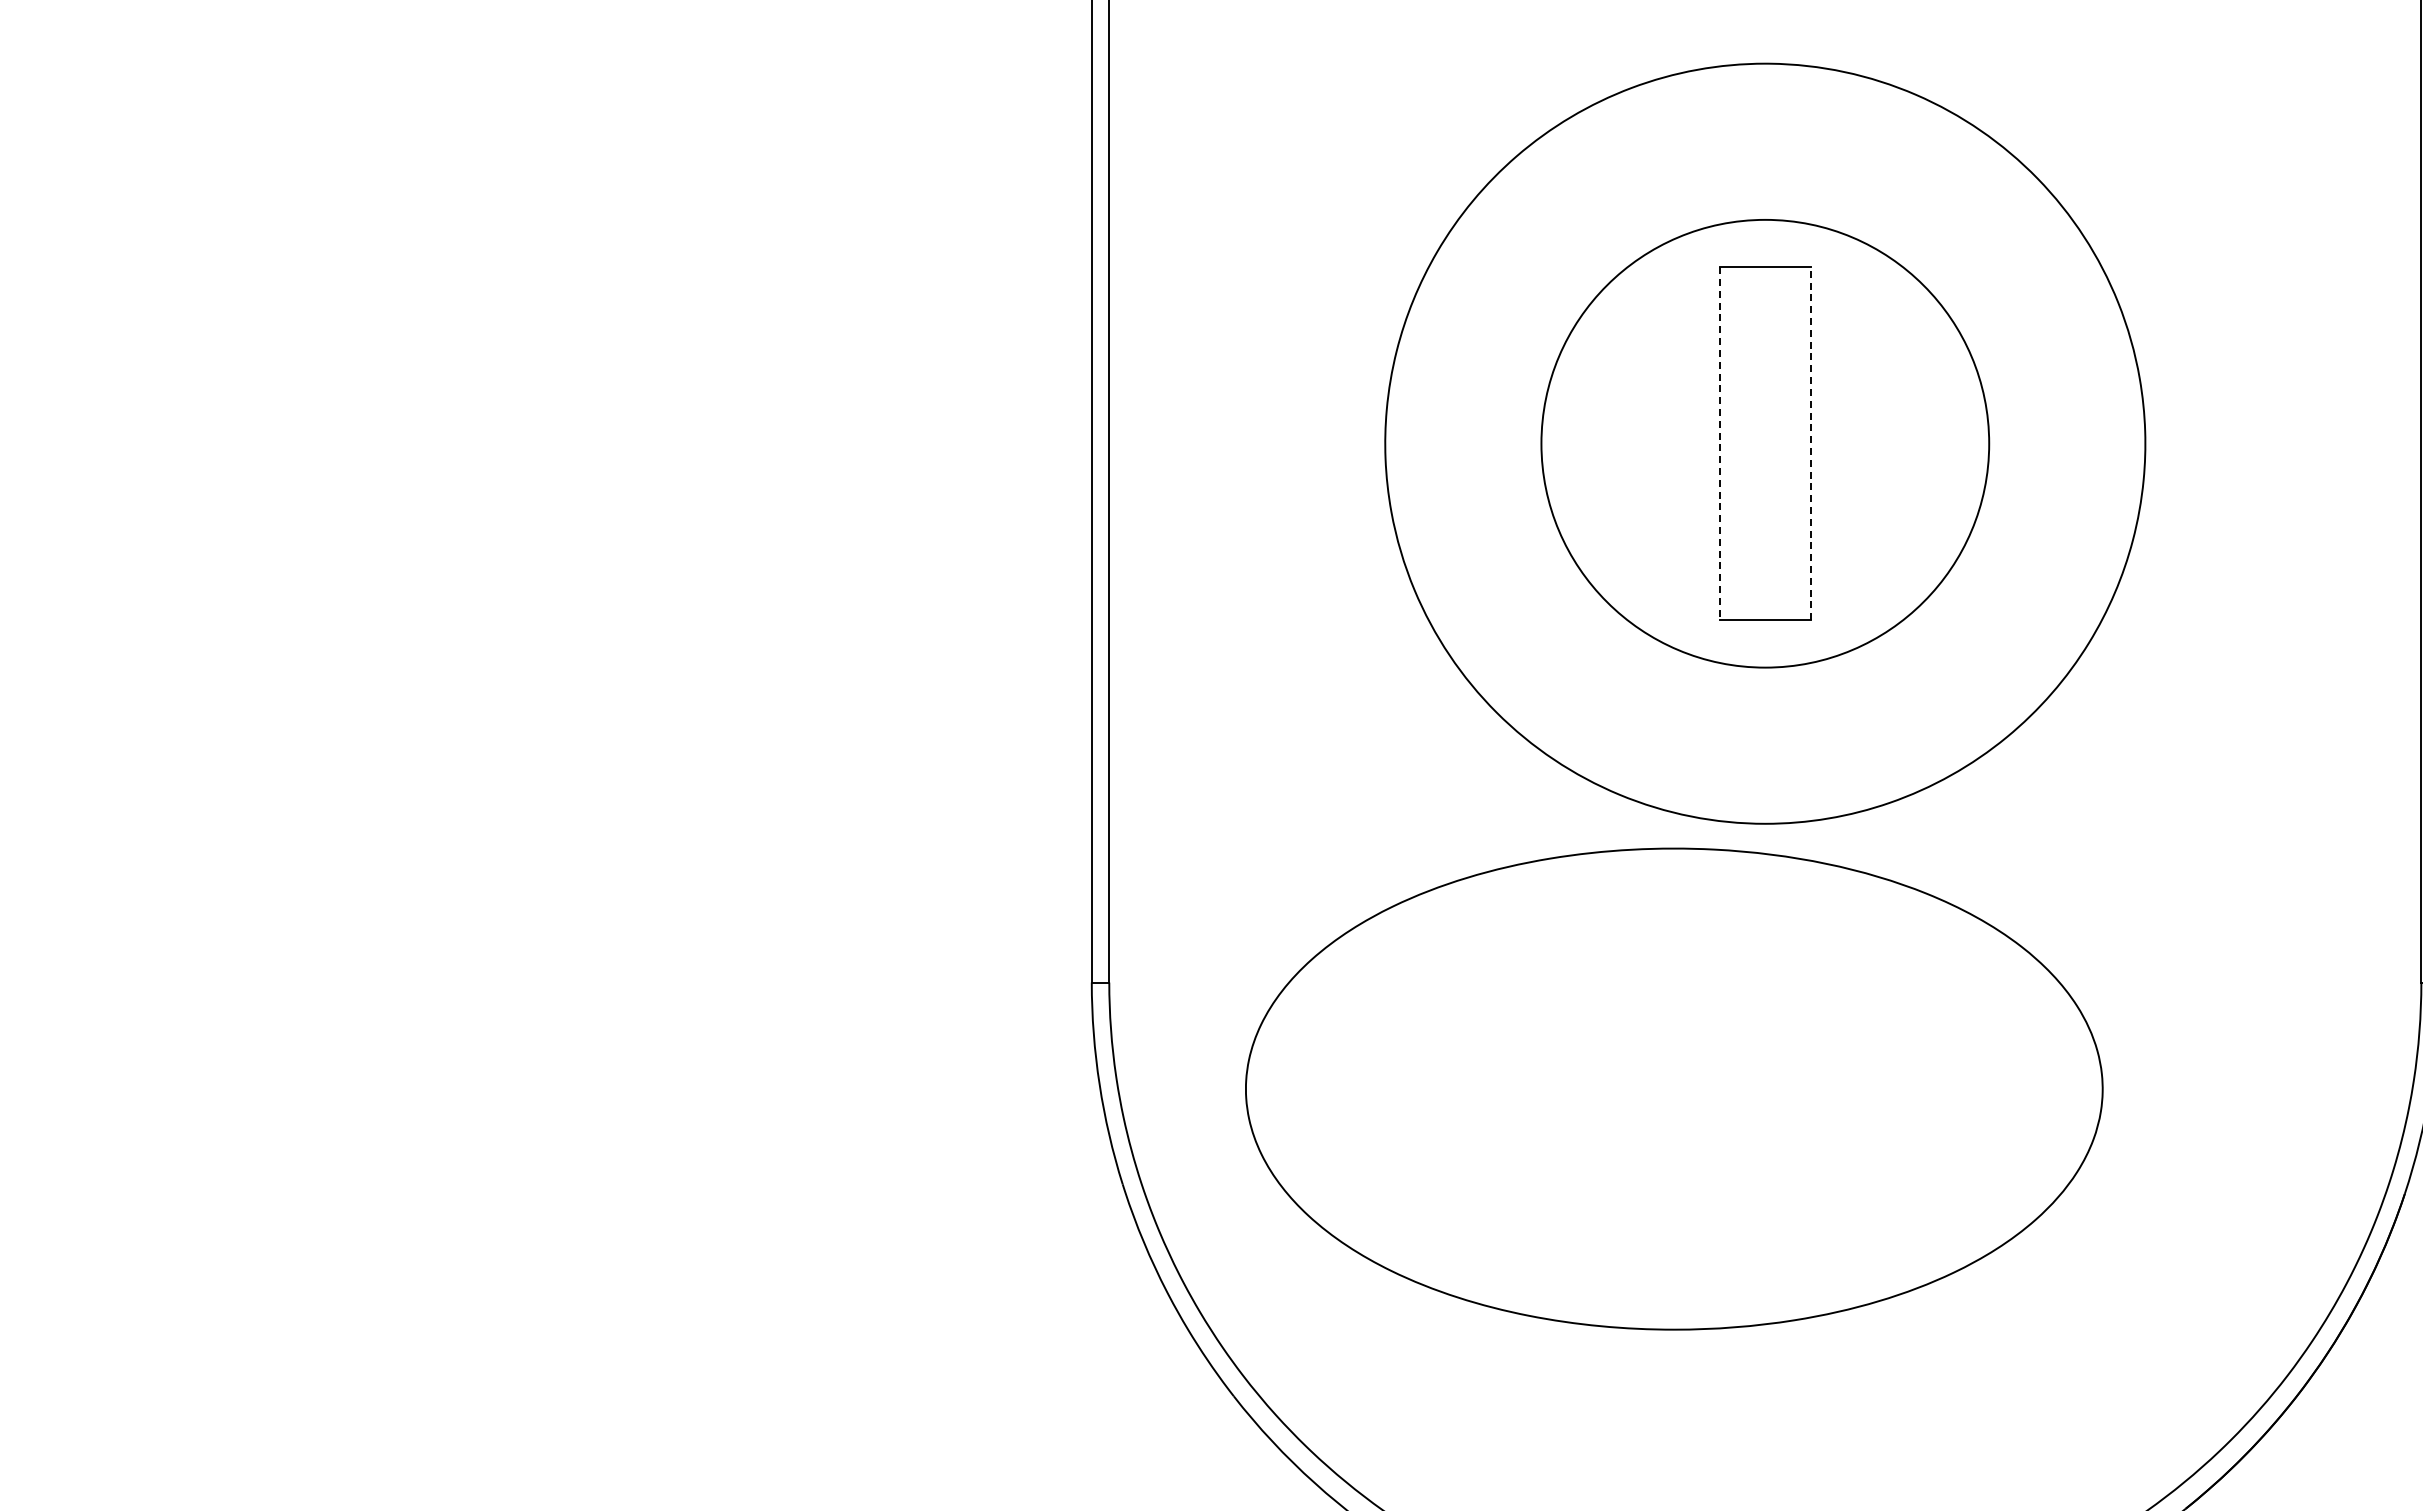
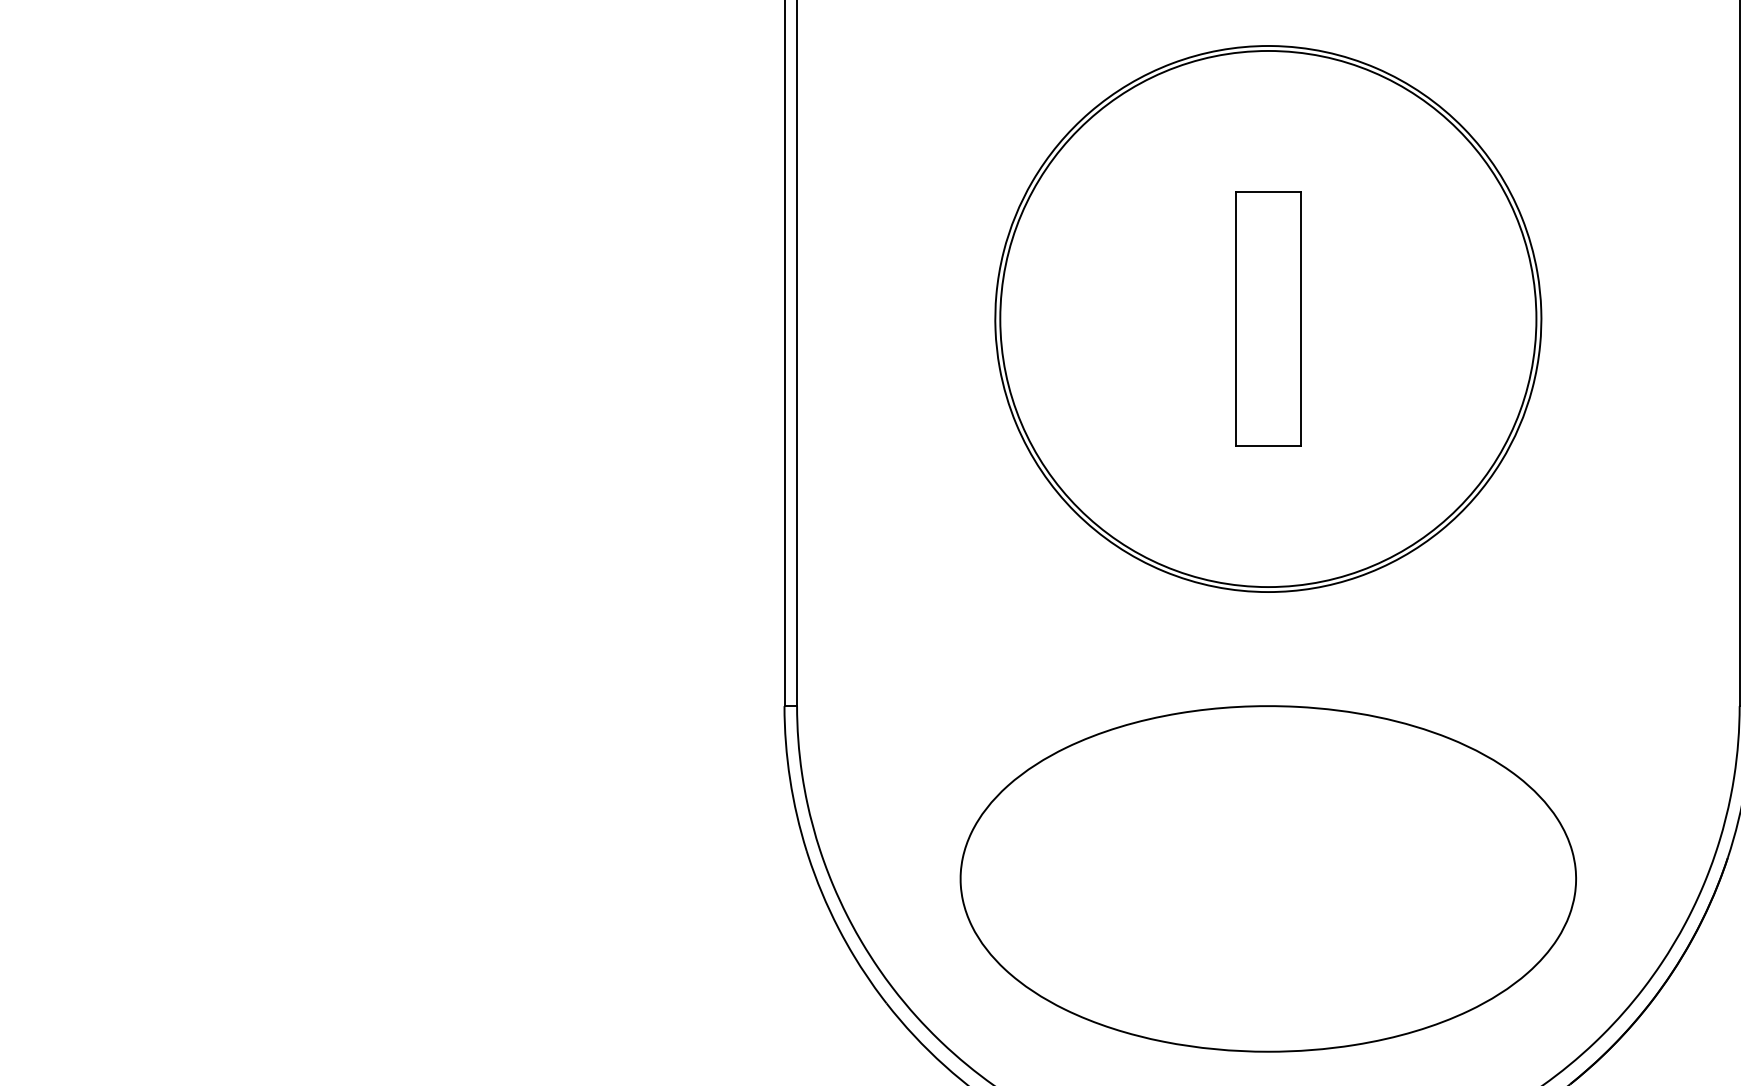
line: (1719, 443) -> (1235, 318), dashed -> solid
circle: (1765, 443) -> (1268, 318), size x1.67
line: (1810, 443) -> (1300, 318), dashed -> solid
part: (1674, 1088) -> (1268, 878), moved

